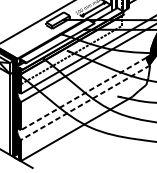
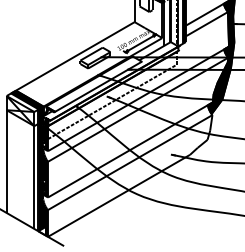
line: (83, 94) -> (127, 151), dashed -> solid
line: (85, 102) -> (130, 162), dashed -> solid

